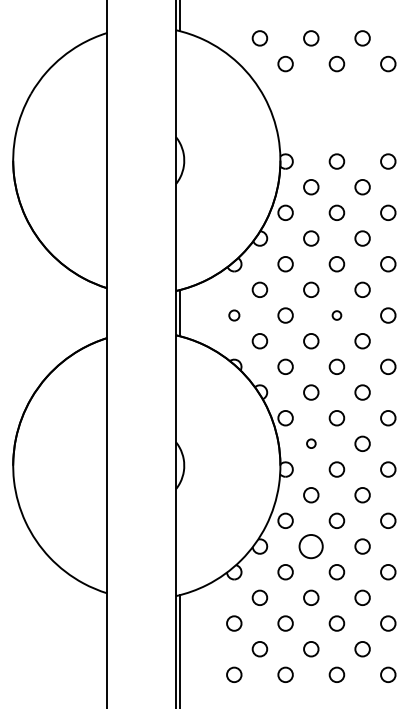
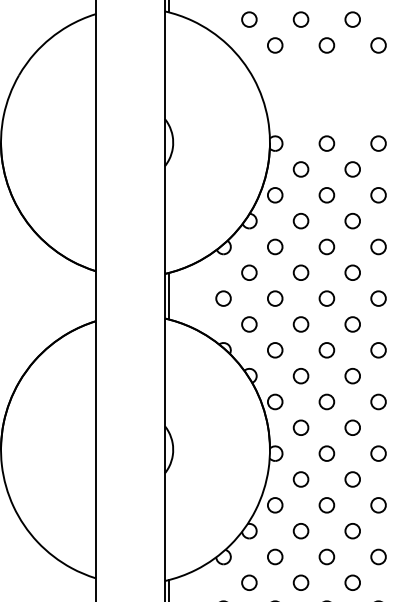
circle: (234, 315) -> (223, 298), size x1.43
circle: (336, 315) -> (326, 298), size x1.67
circle: (311, 443) -> (301, 427), size x1.67
circle: (311, 546) -> (301, 531), size x0.62

